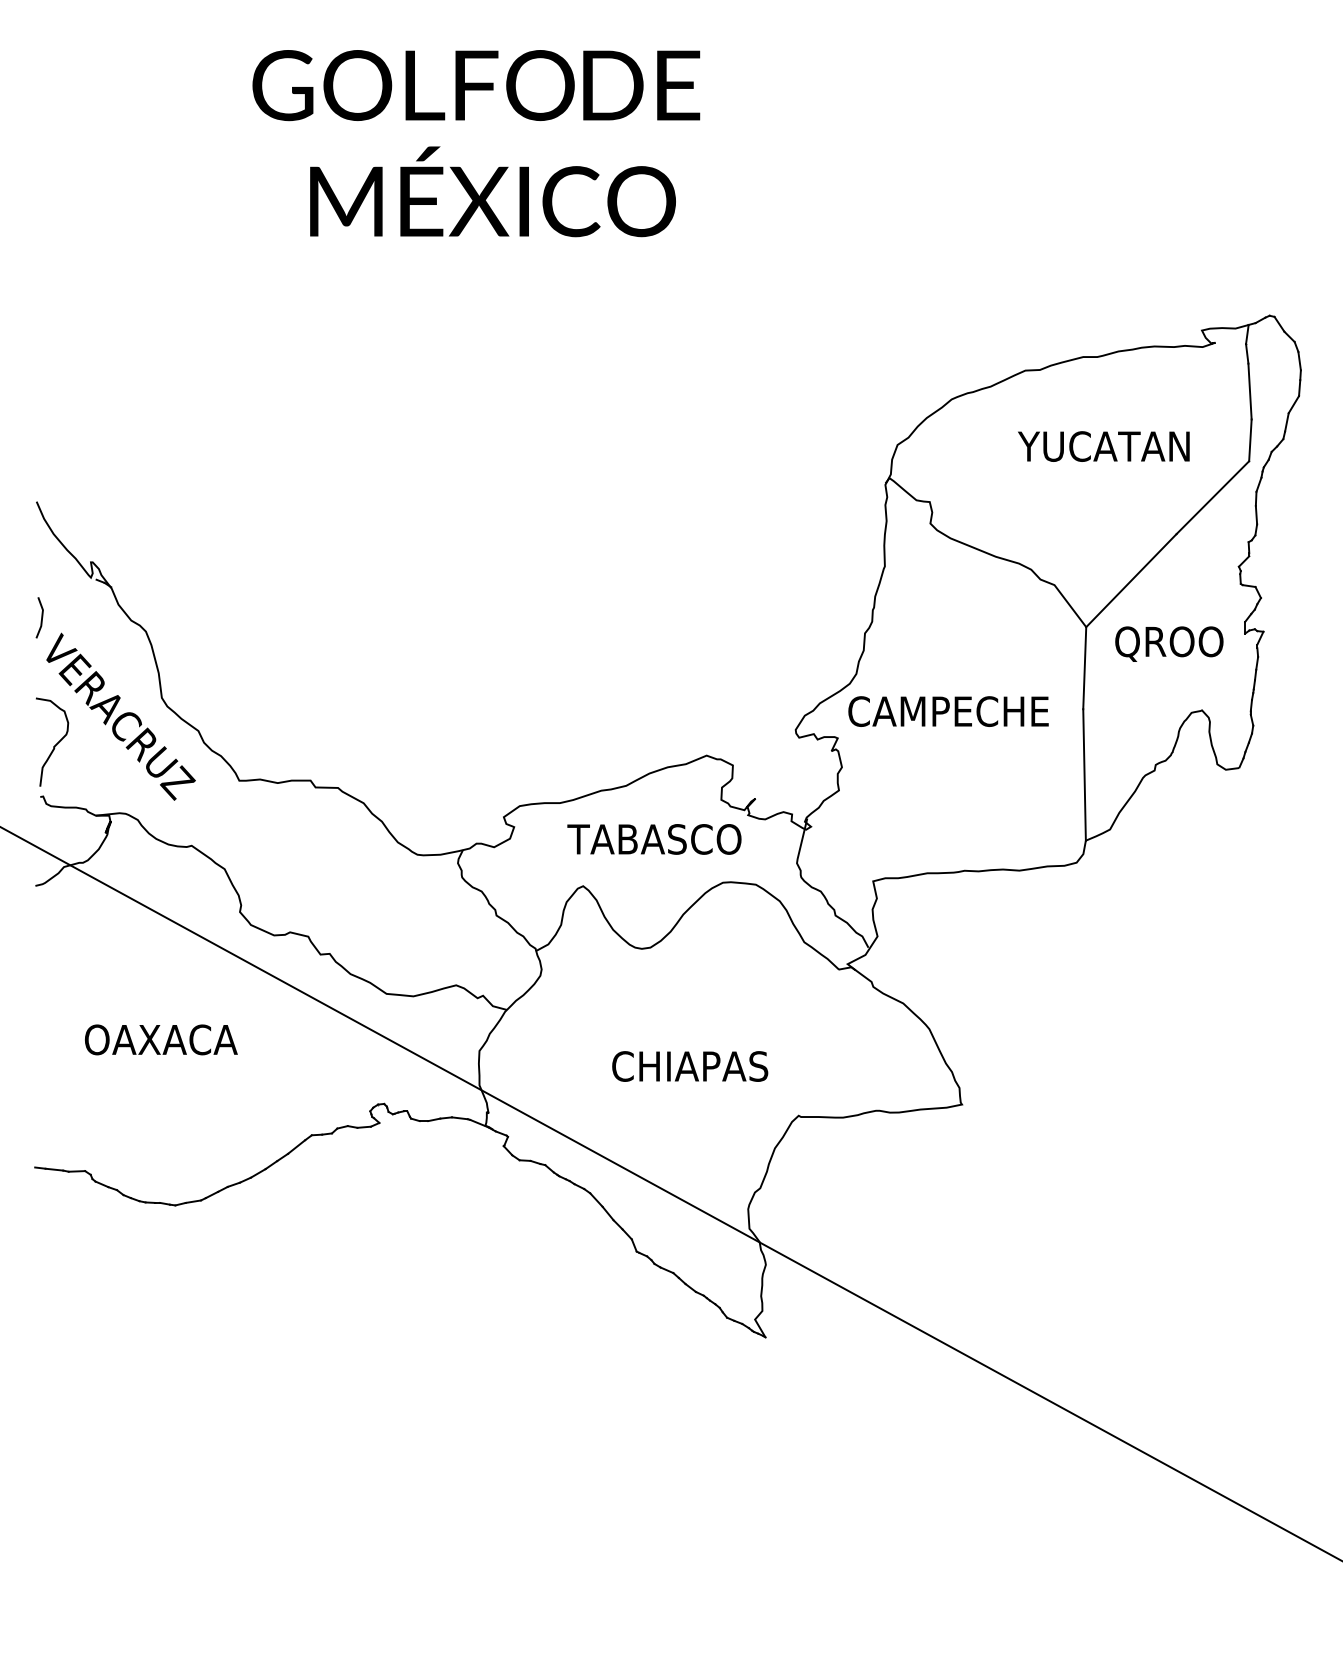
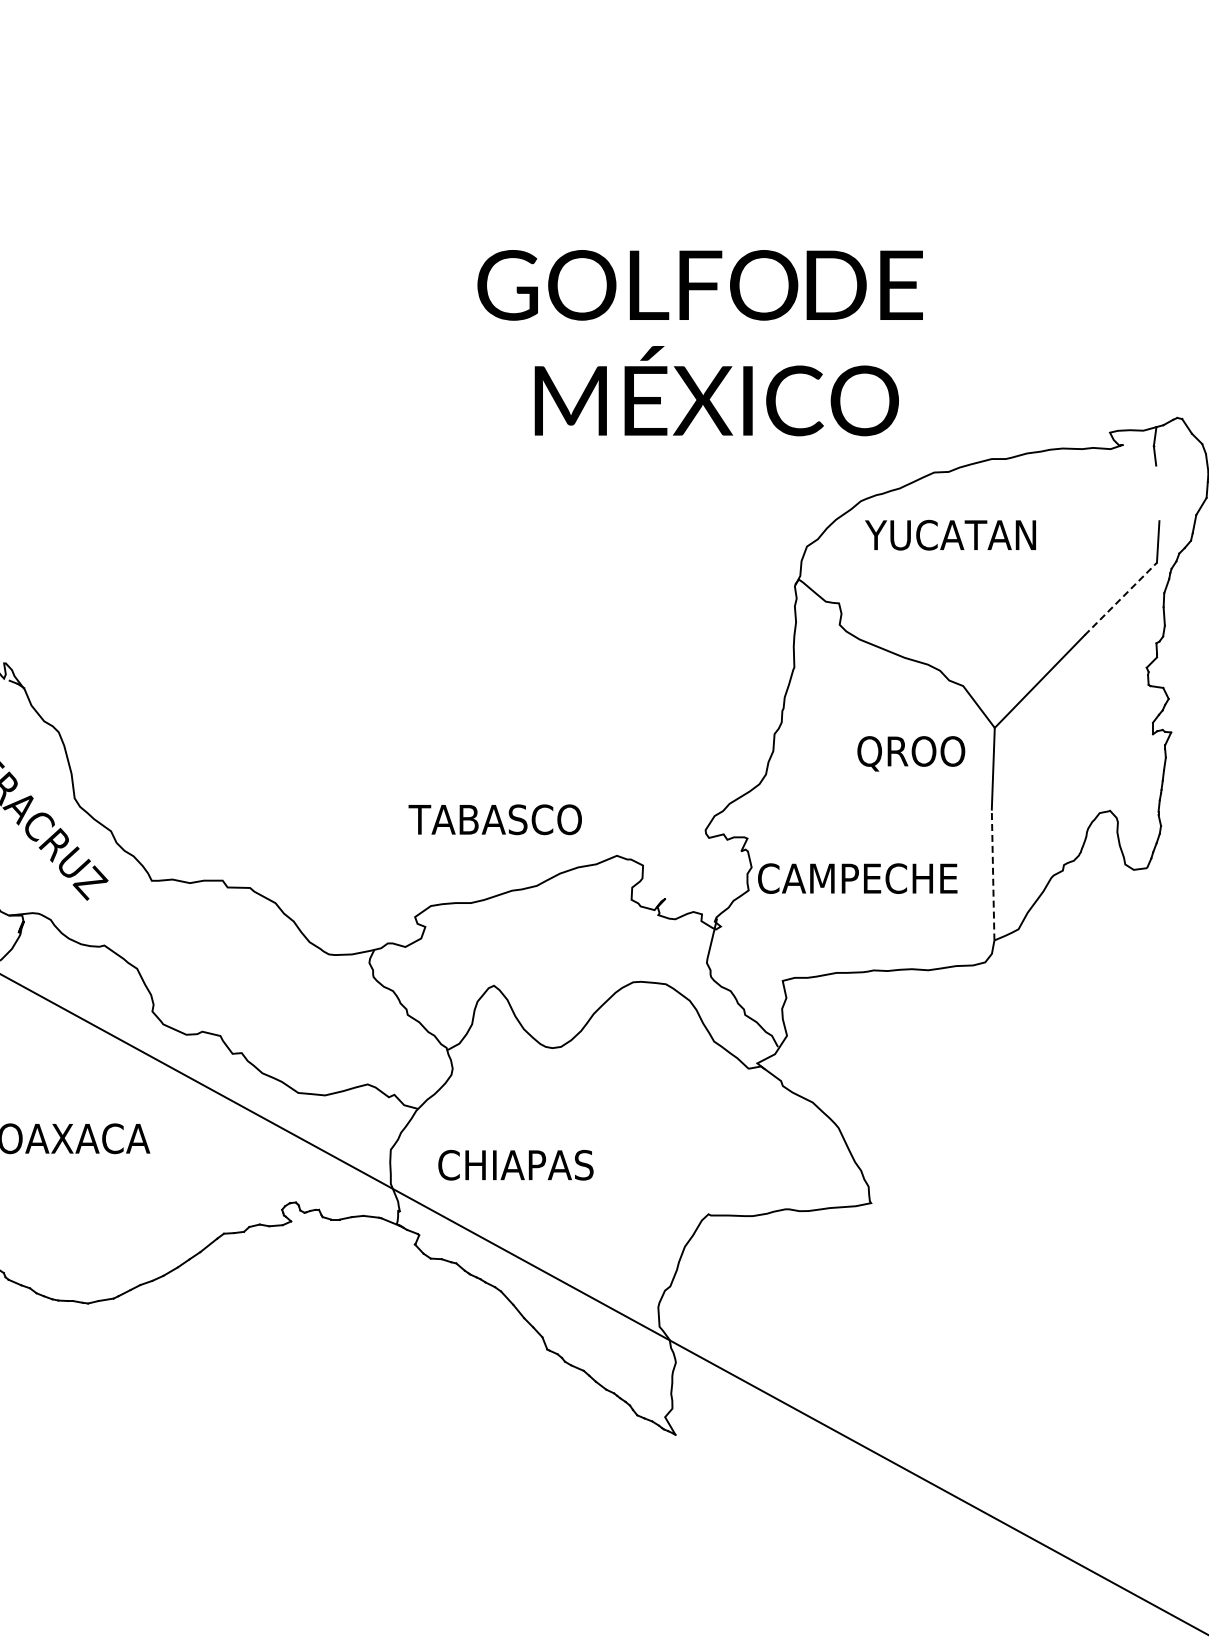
text: (476, 143) -> (700, 343), moved
line: (1249, 391) -> (1157, 493), removed
text: (1103, 446) -> (950, 535), moved
line: (1213, 497) -> (1121, 598), solid -> dashed
text: (1169, 643) -> (911, 753), moved
text: (948, 711) -> (857, 878), moved
line: (1084, 774) -> (993, 874), solid -> dashed
text: (654, 839) -> (495, 819), moved
text: (690, 1066) -> (516, 1165), moved

